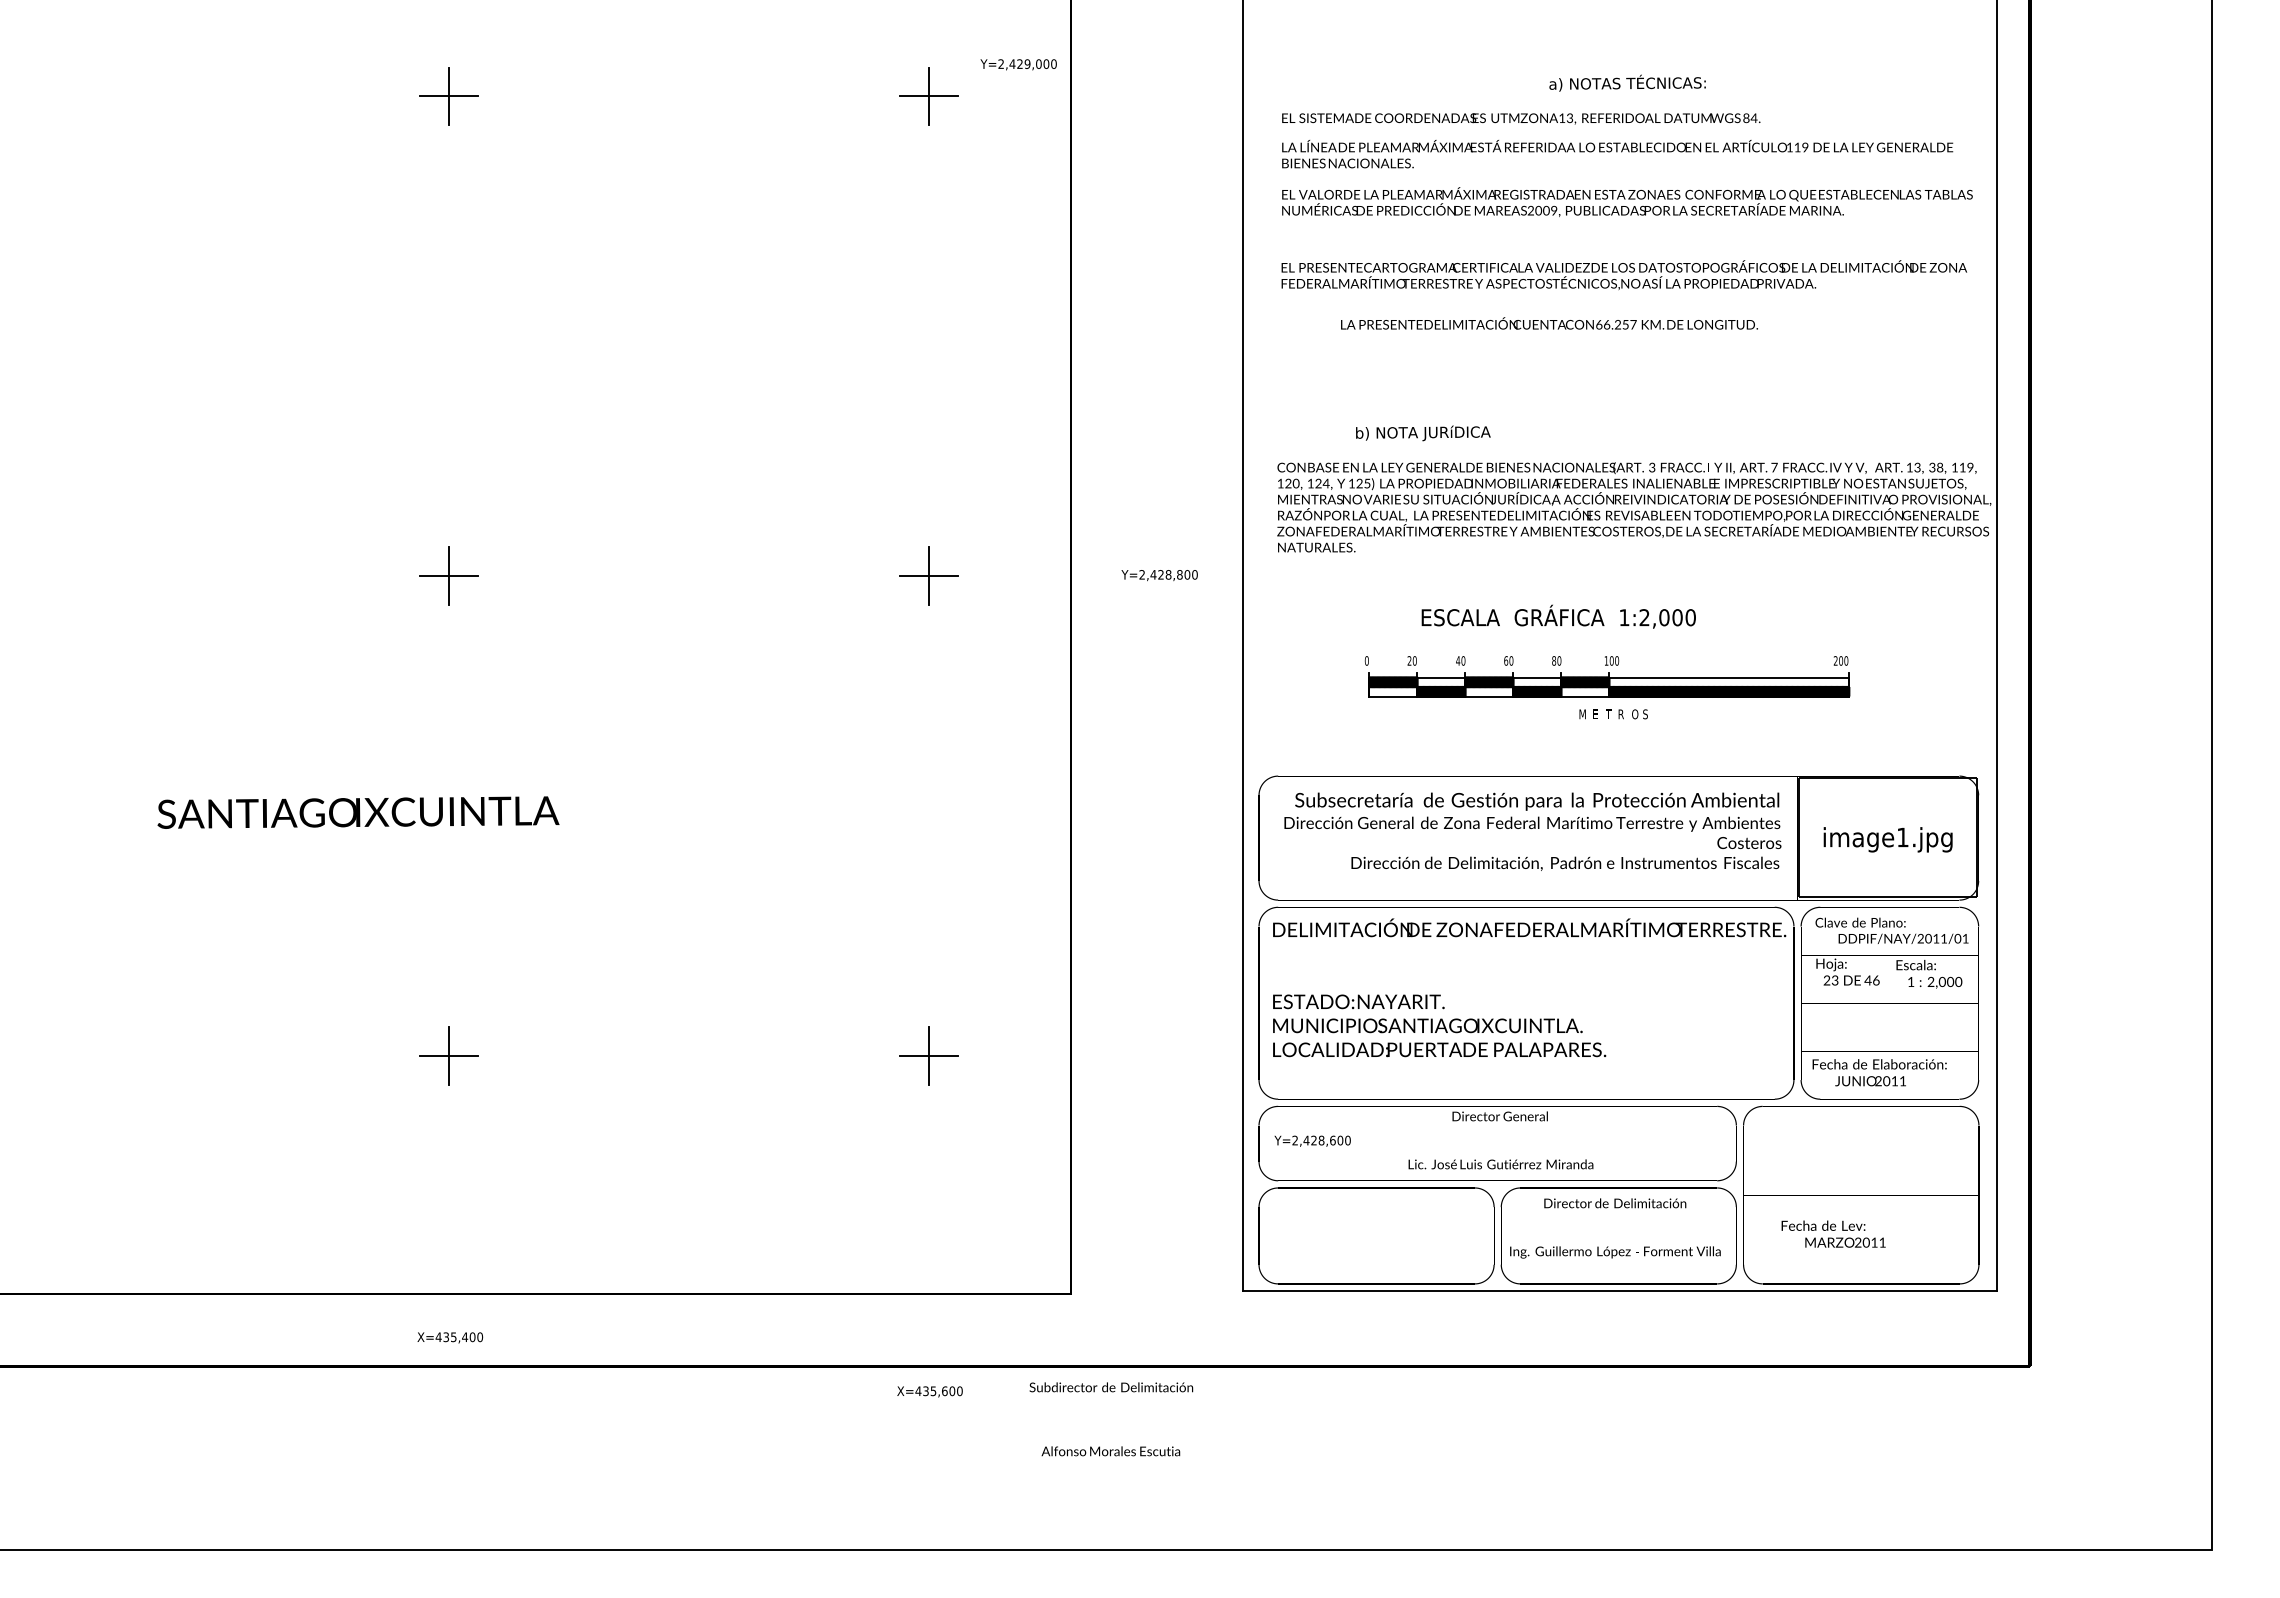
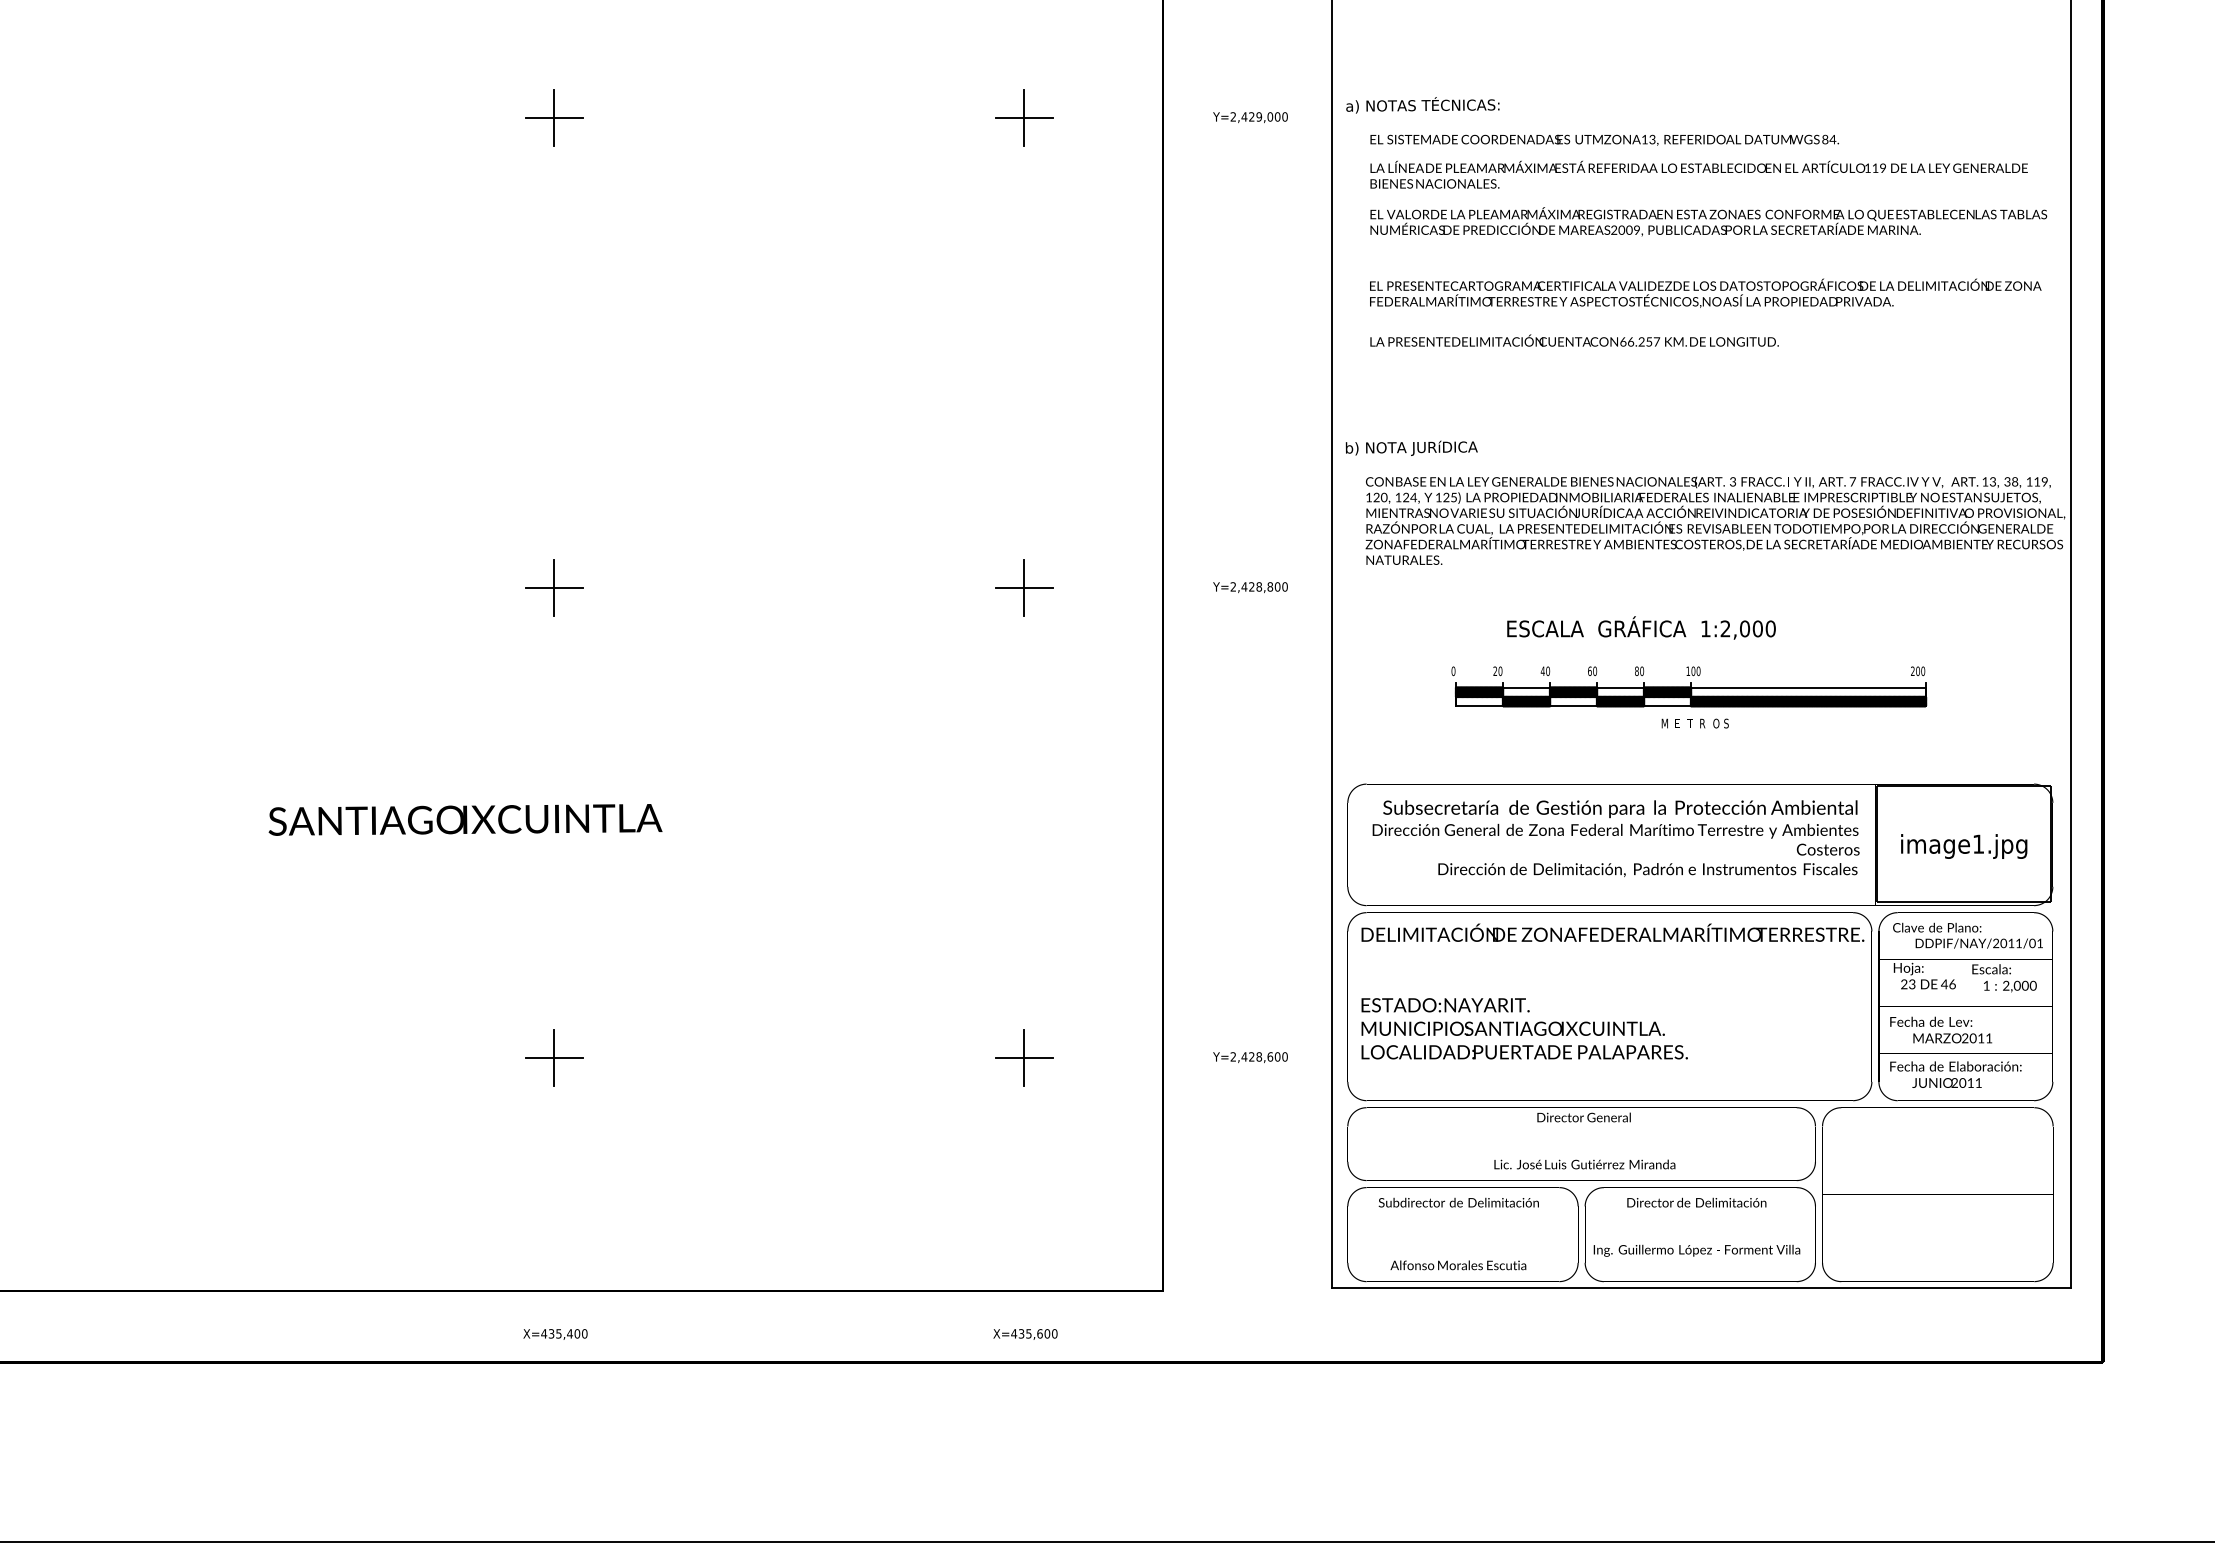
text: (1018, 64) -> (1250, 117), moved
text: (1627, 82) -> (1422, 104), moved
text: (1549, 323) -> (1574, 340), moved
text: (1423, 433) -> (1411, 448), moved
text: (1312, 1140) -> (1250, 1056), moved
text: (1833, 1233) -> (1941, 1029), moved
text: (929, 1391) -> (1024, 1334), moved
text: (1111, 1419) -> (1458, 1234), moved

